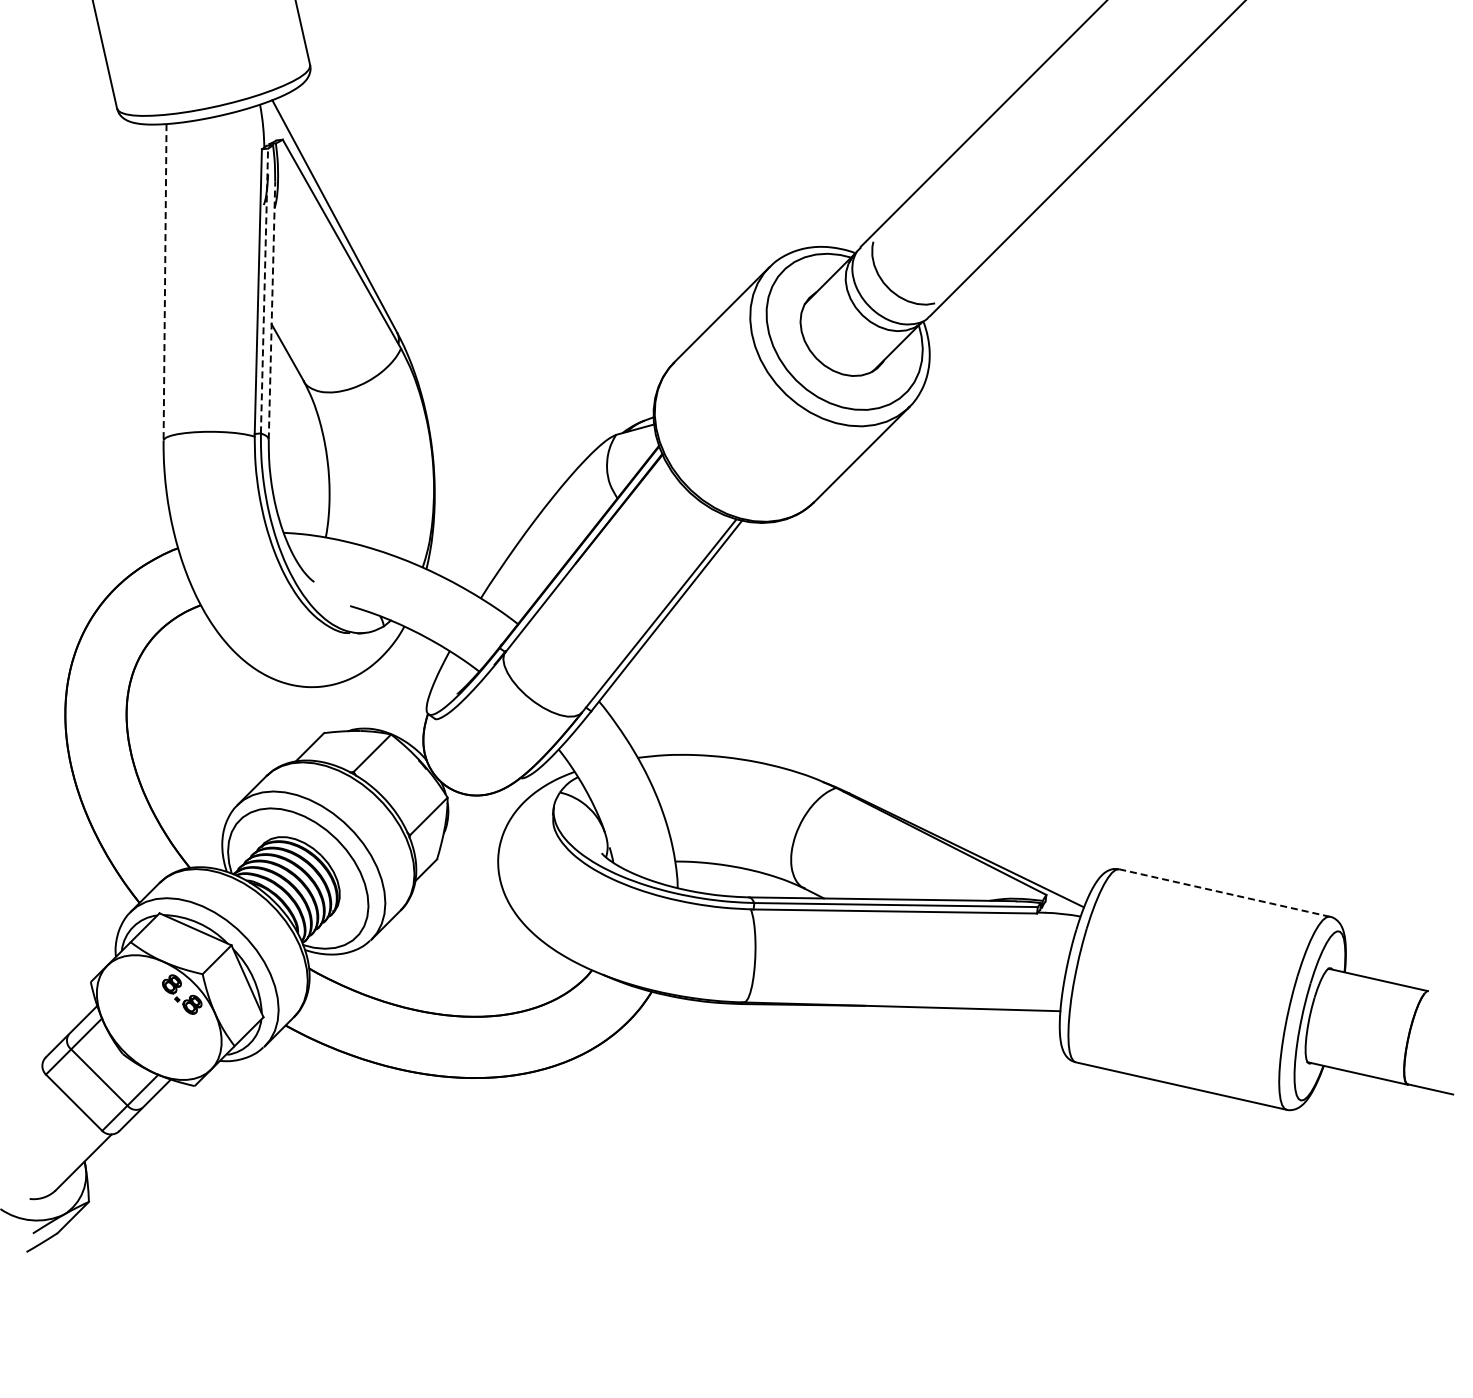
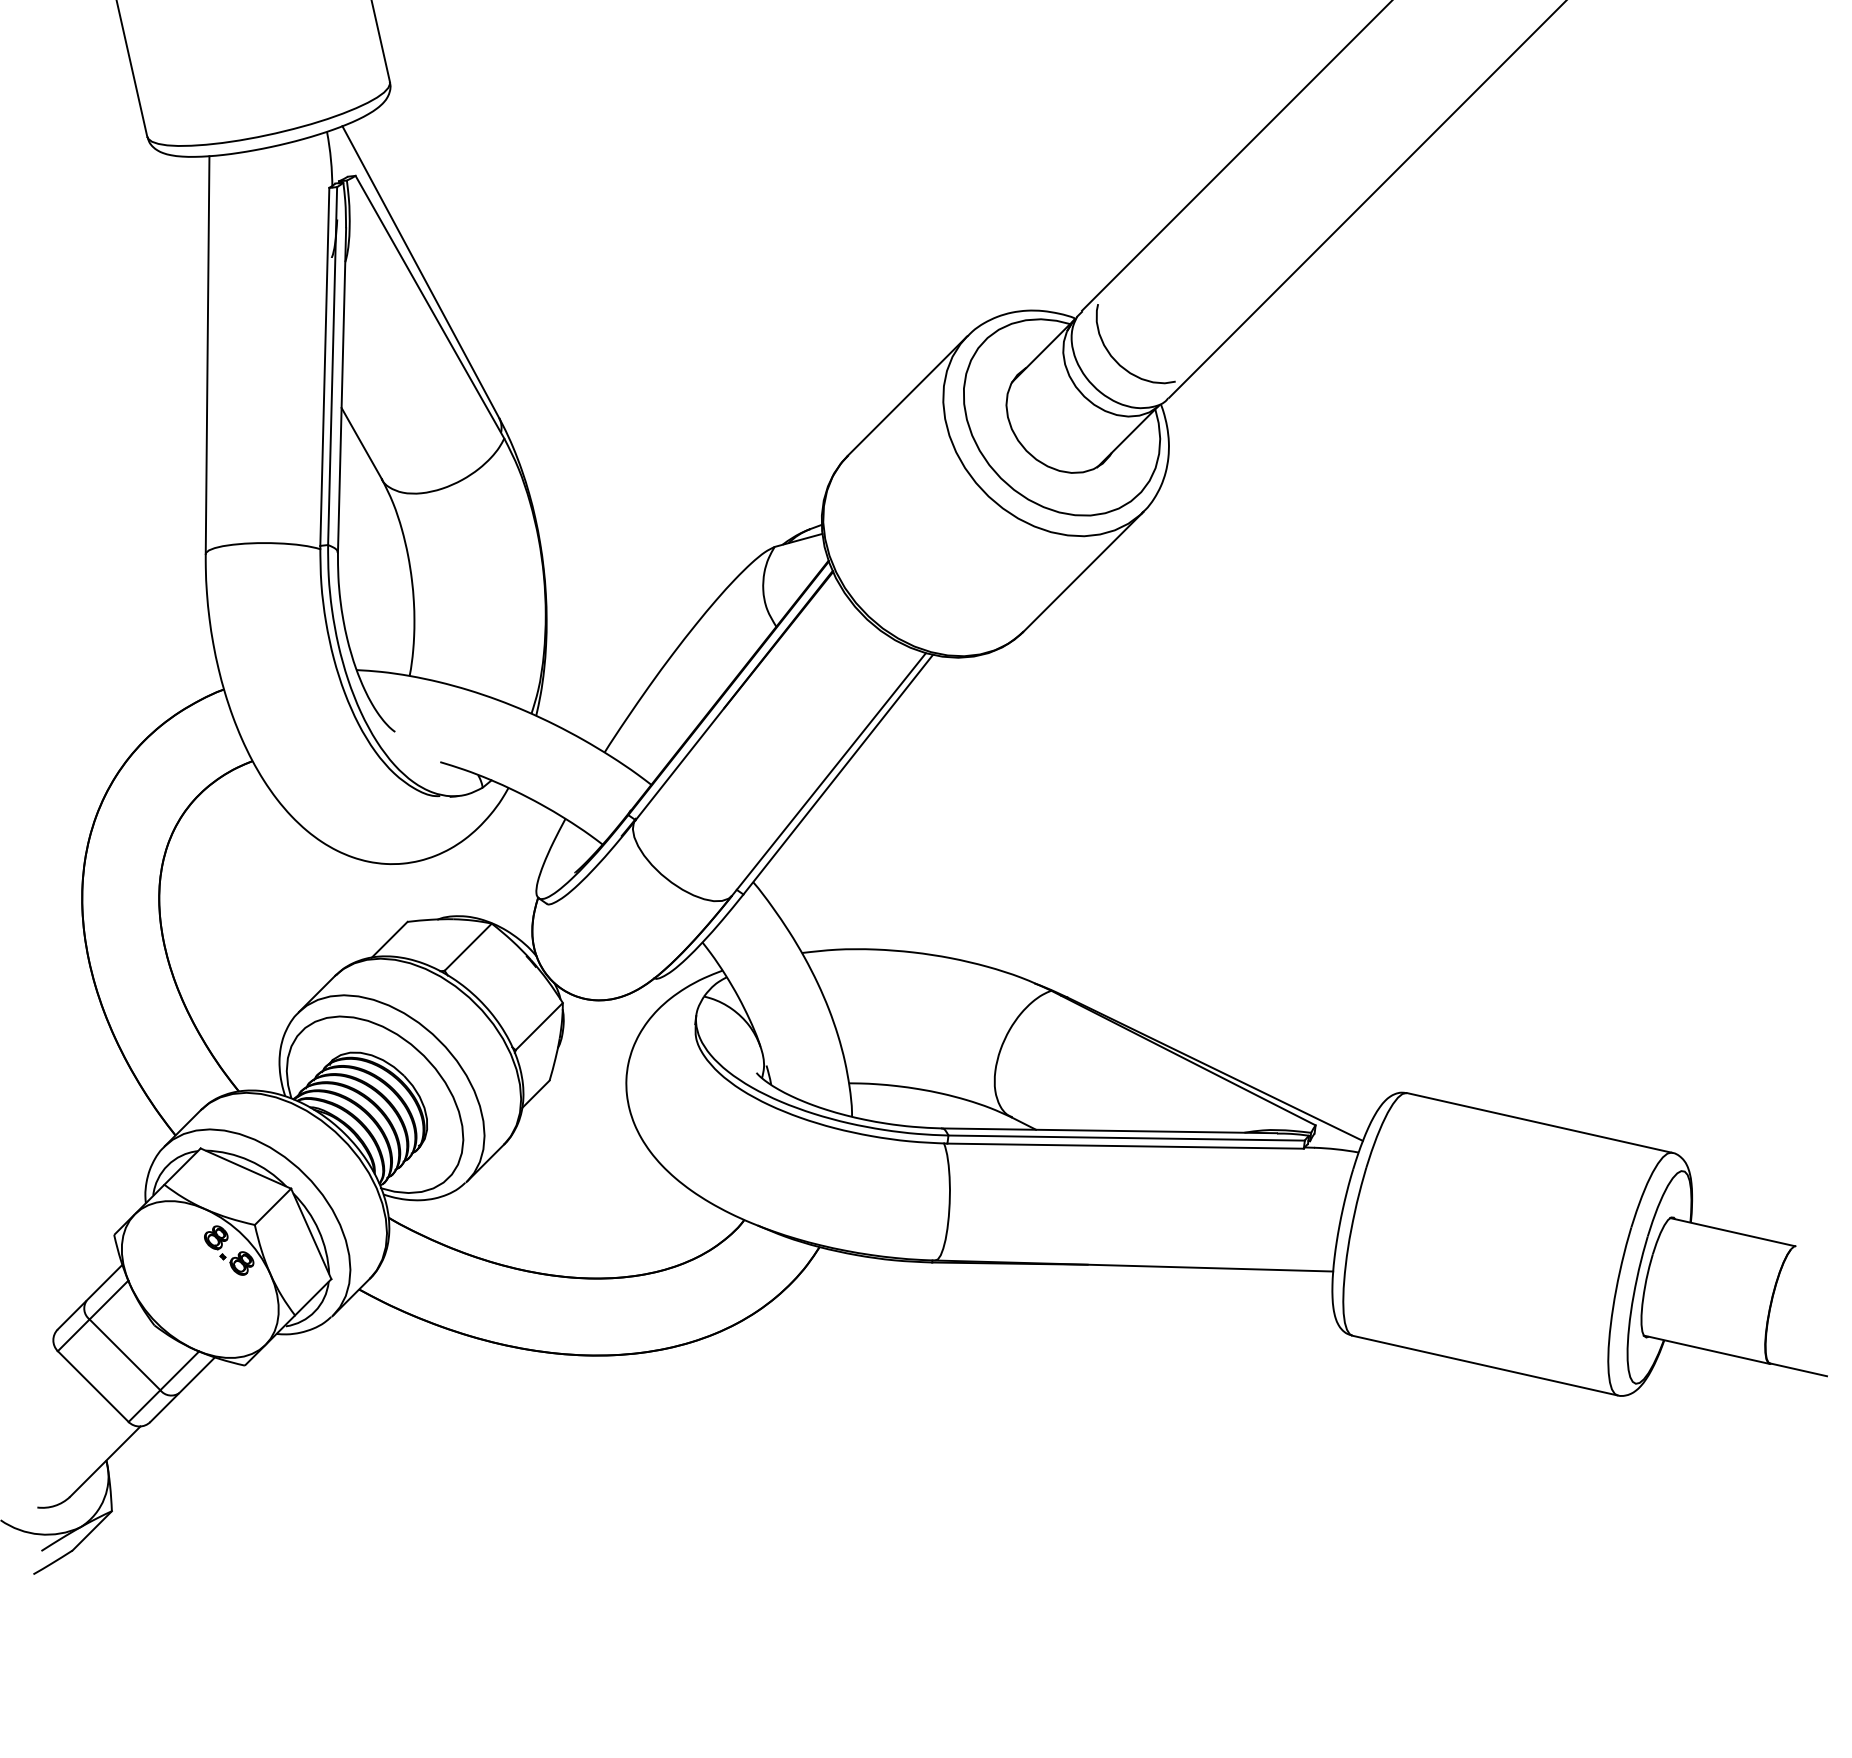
line: (165, 282) -> (208, 355), dashed -> solid
line: (264, 290) -> (332, 365), dashed -> solid
line: (272, 309) -> (342, 389), dashed -> solid
line: (1224, 892) -> (1539, 1122), dashed -> solid

